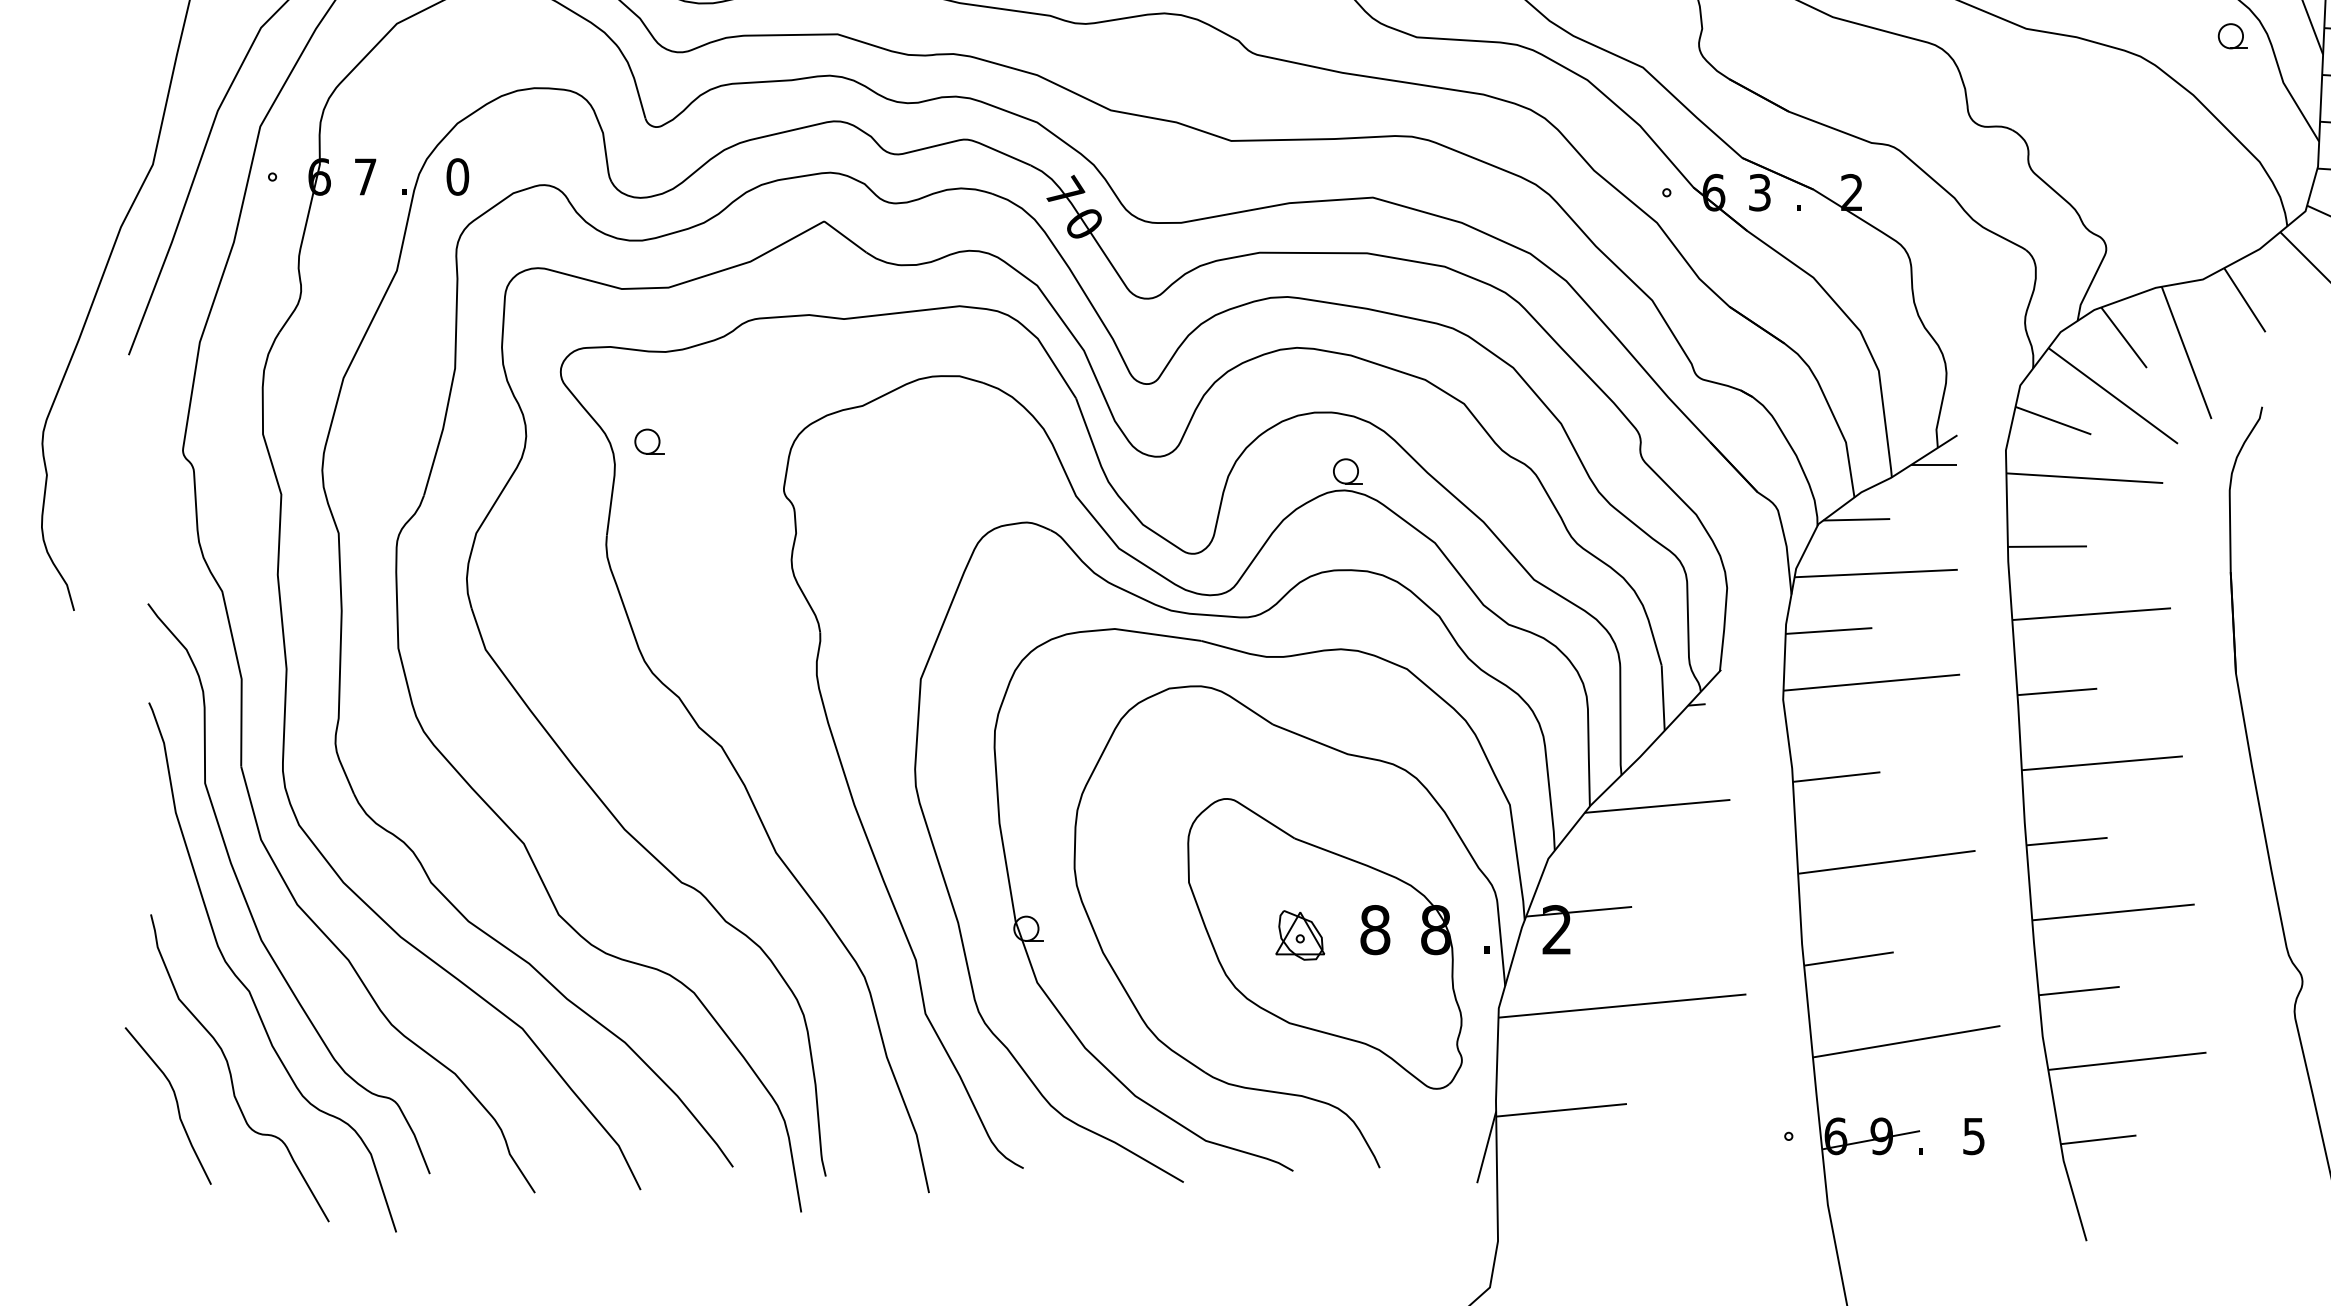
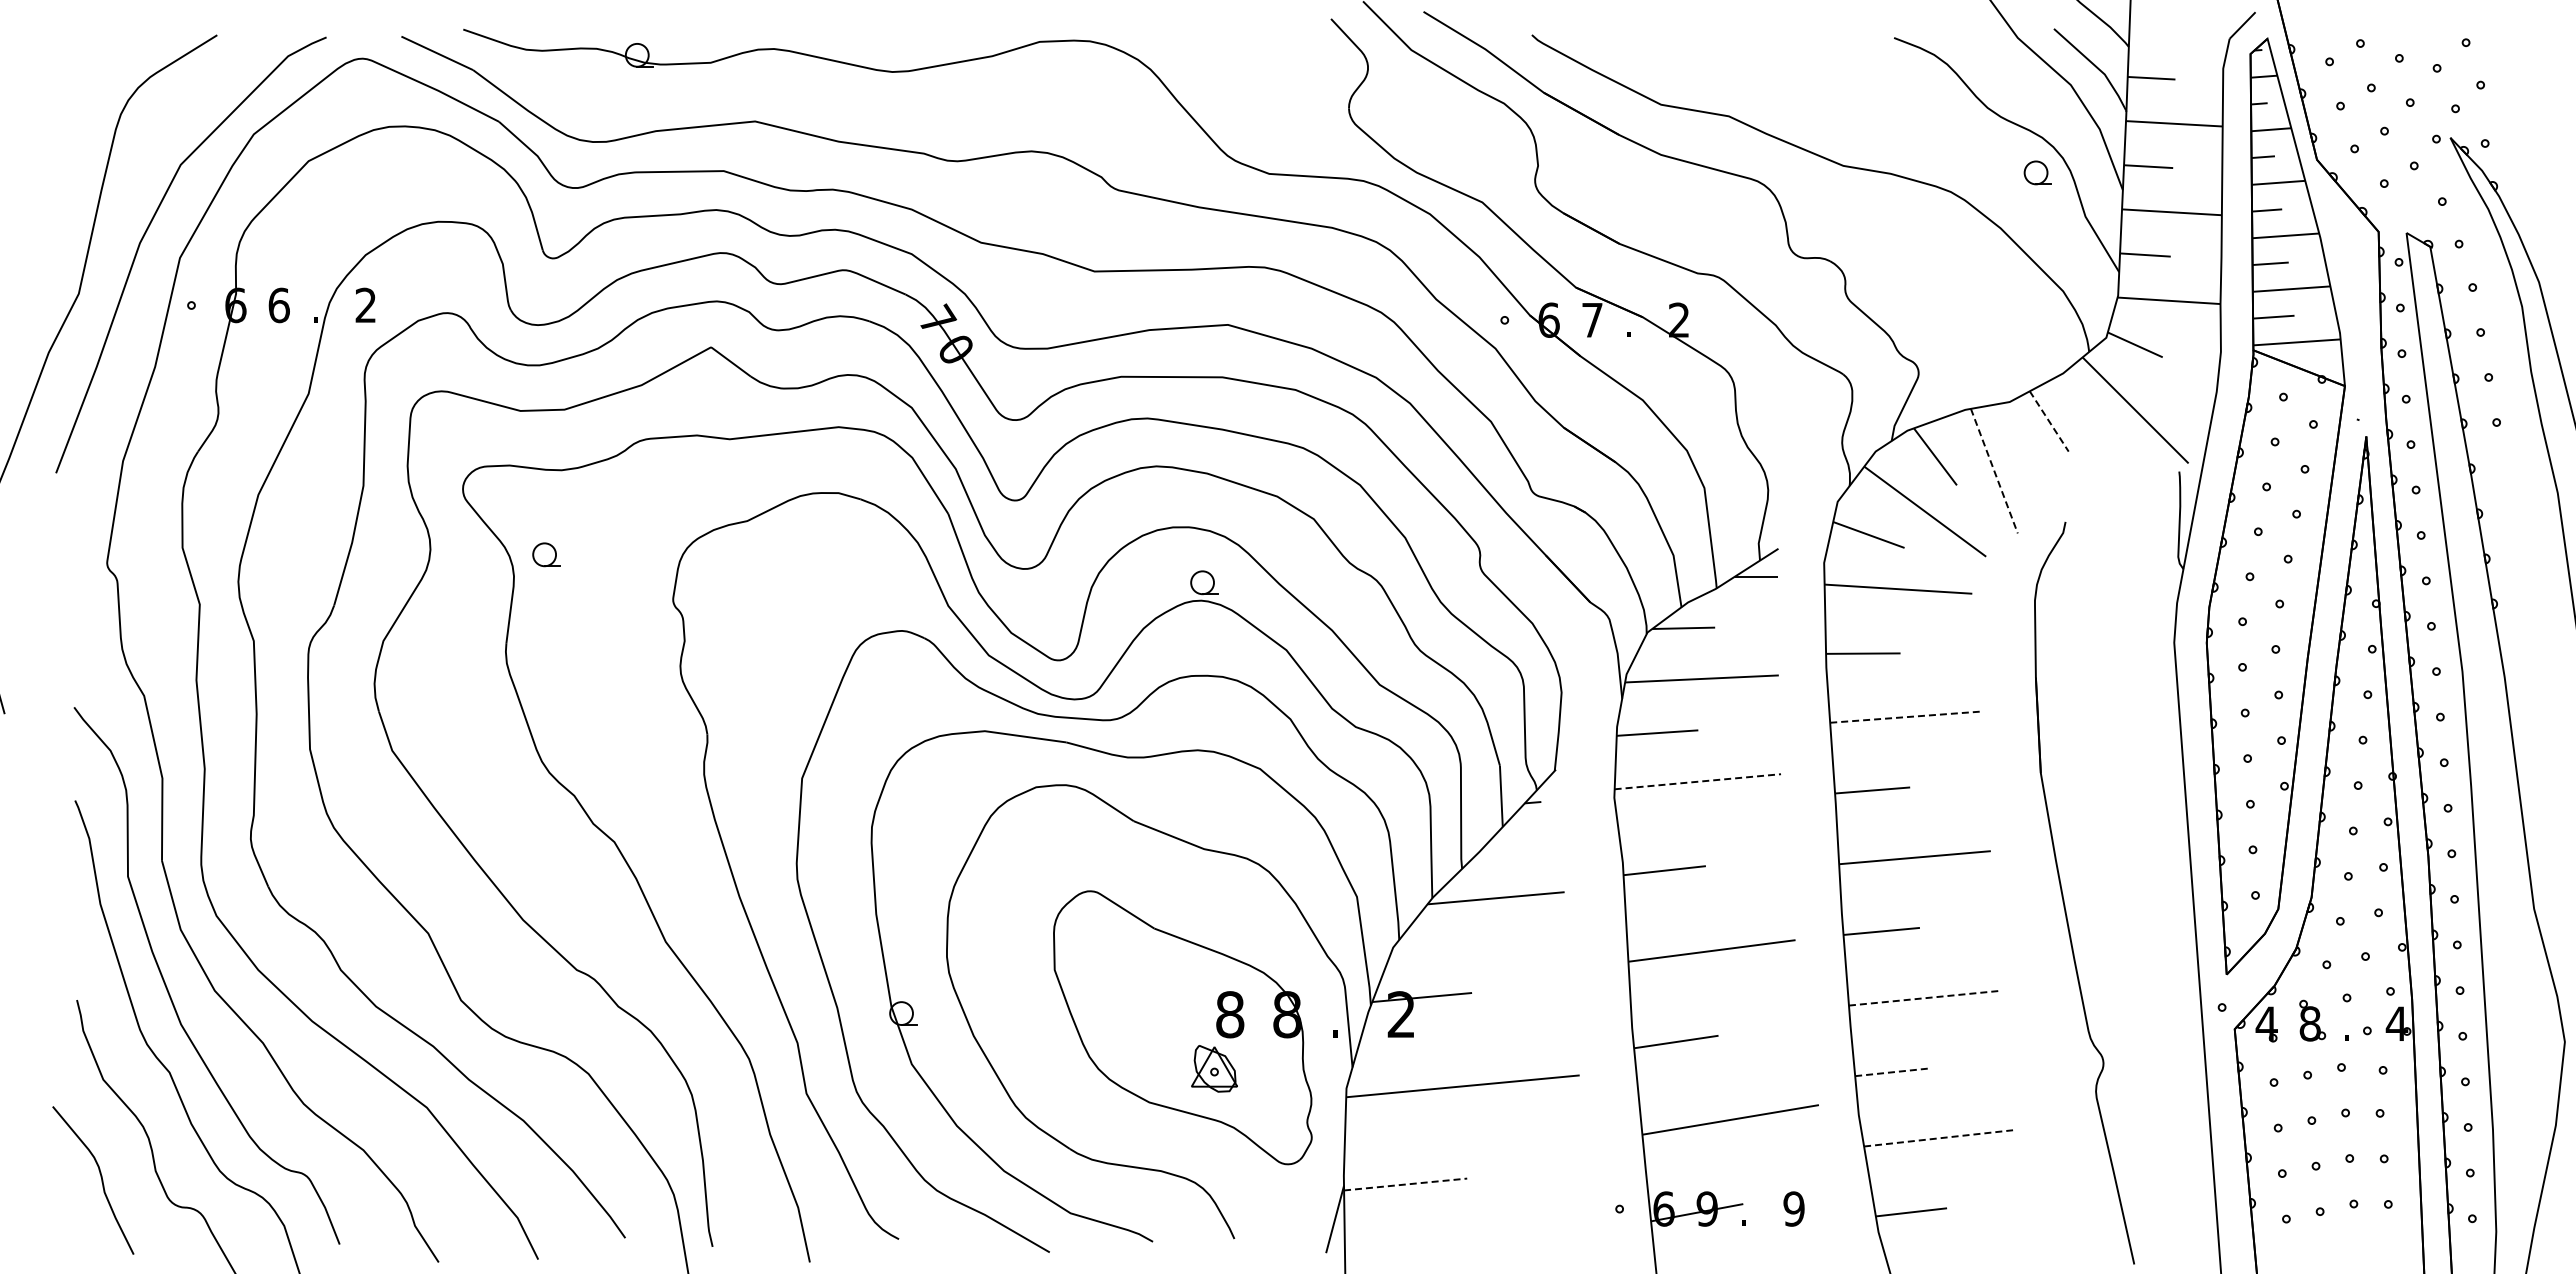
text: (364, 177) -> (278, 305), 7 -> 6
text: (457, 177) -> (365, 305), 0 -> 2
text: (1759, 191) -> (1592, 319), 3 -> 7
line: (2245, 300) -> (2049, 421), solid -> dashed
line: (2186, 353) -> (1994, 471), solid -> dashed
line: (2091, 614) -> (1904, 717), solid -> dashed
line: (1871, 682) -> (1697, 781), solid -> dashed
line: (2113, 912) -> (1925, 998), solid -> dashed
part: (1300, 935) -> (1214, 1068), moved
line: (2079, 991) -> (1893, 1072), solid -> dashed
line: (2127, 1061) -> (1938, 1138), solid -> dashed
line: (1561, 1110) -> (1405, 1184), solid -> dashed
text: (1973, 1135) -> (1793, 1208), 5 -> 9

